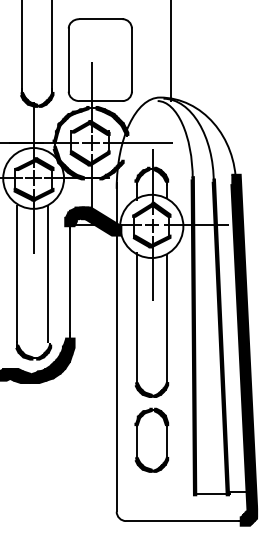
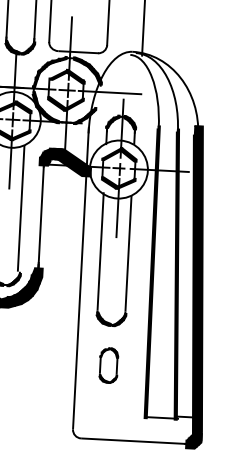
part: (151, 439) -> (108, 364), size x0.6

